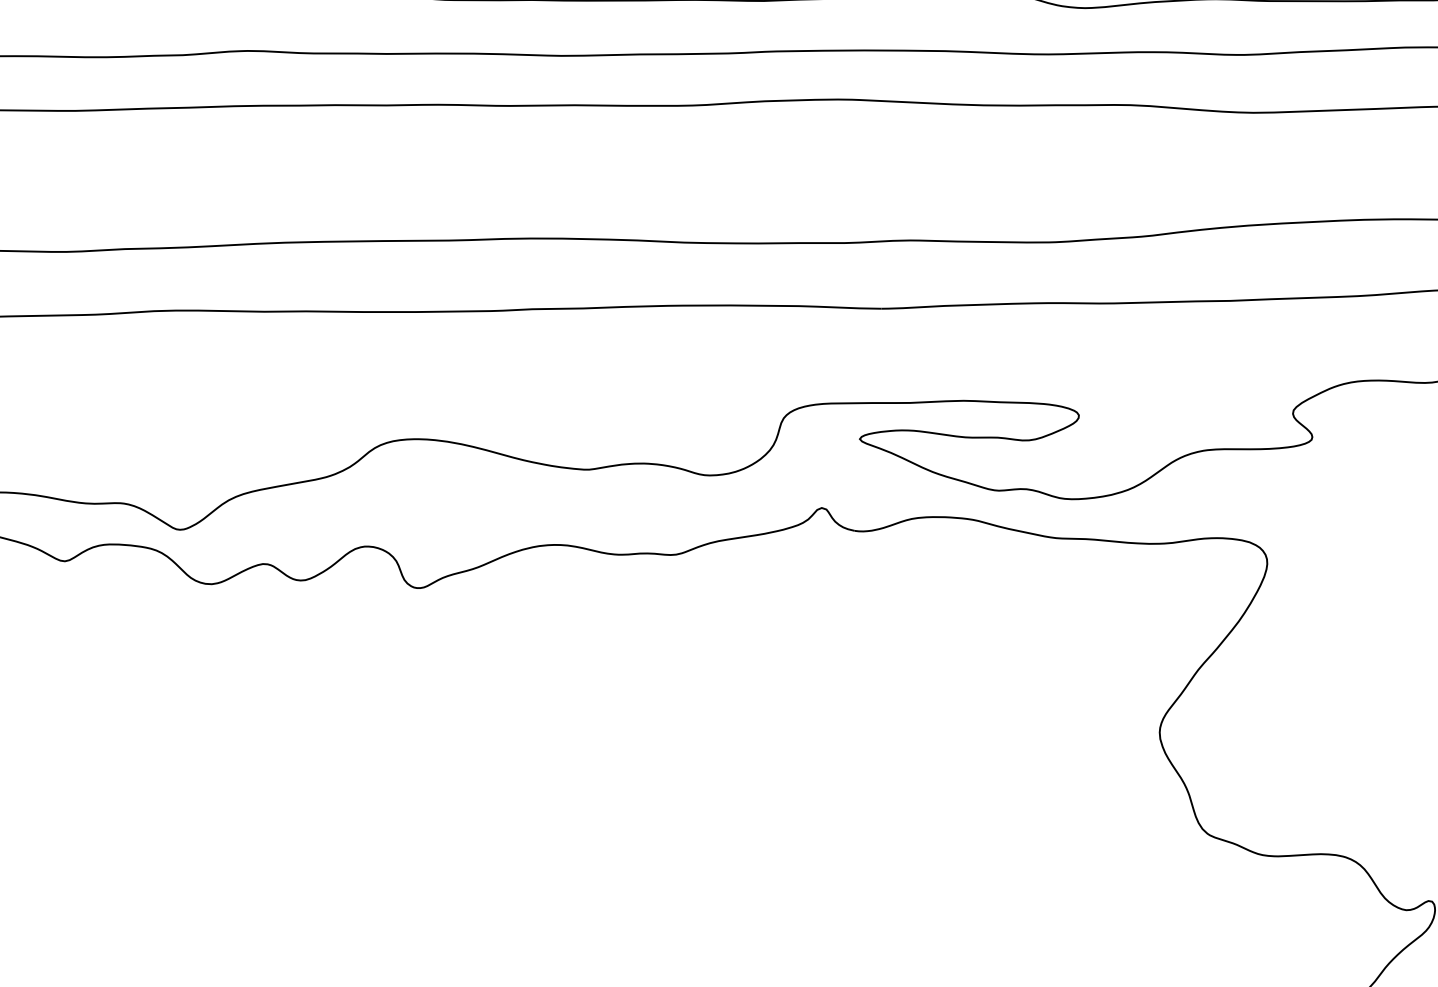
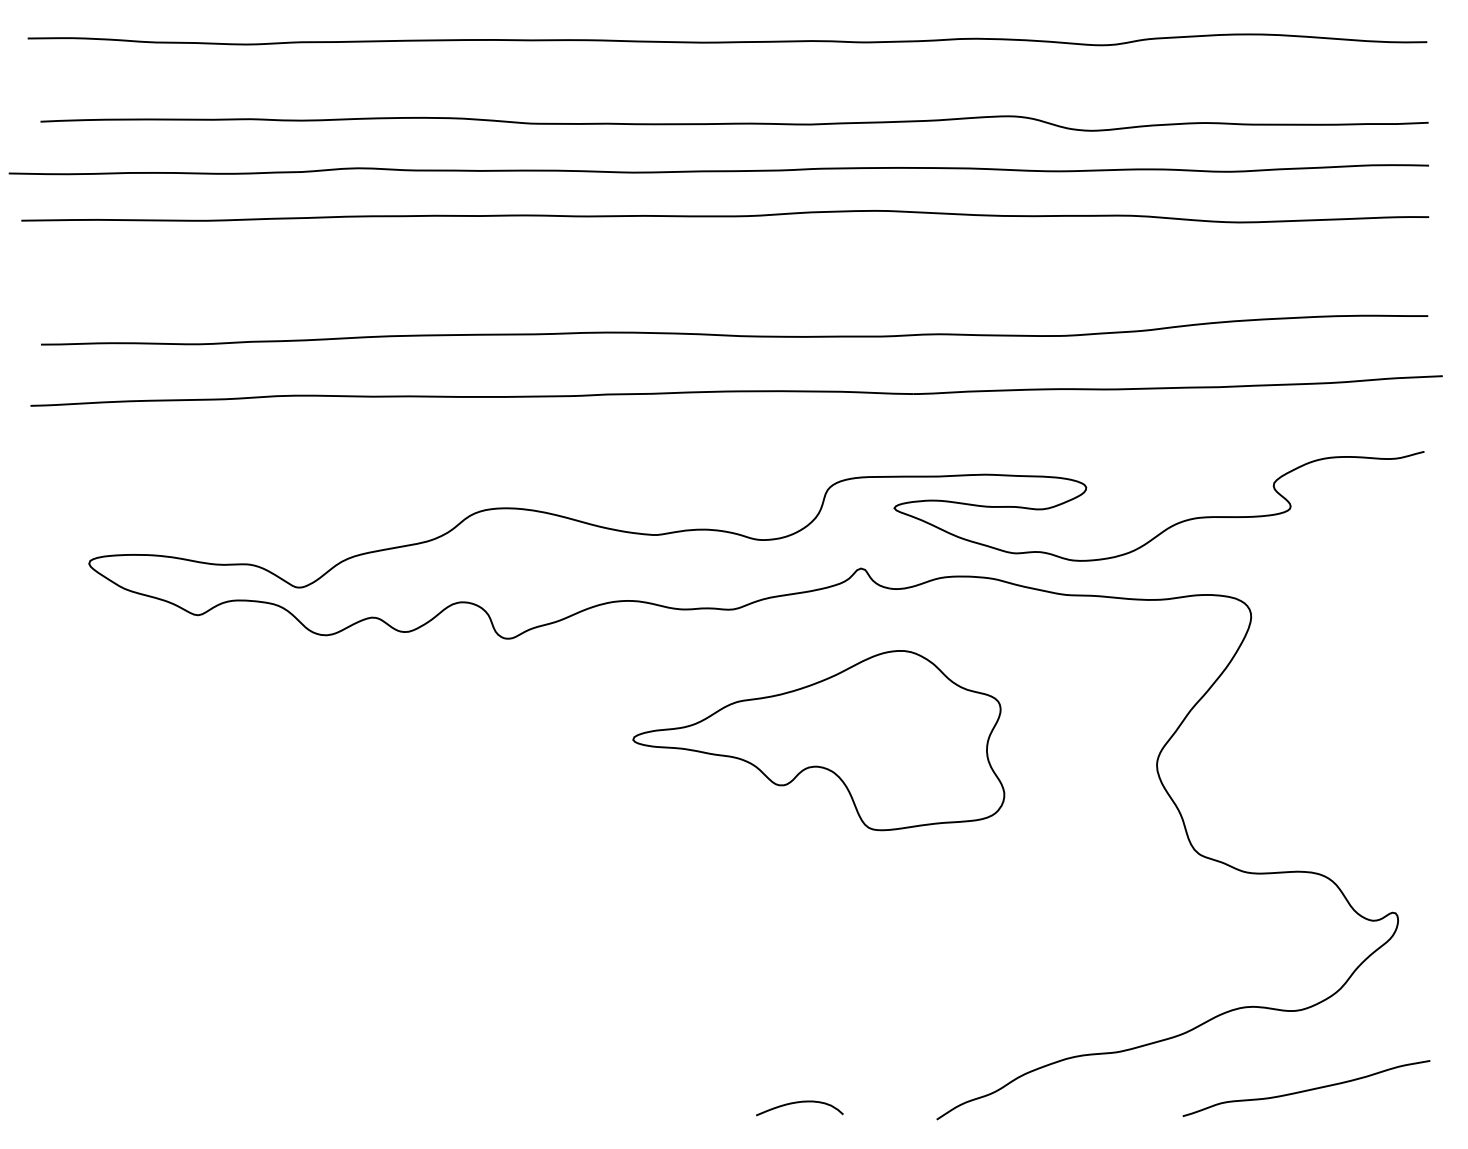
part: (773, 704) -> (818, 740), added

